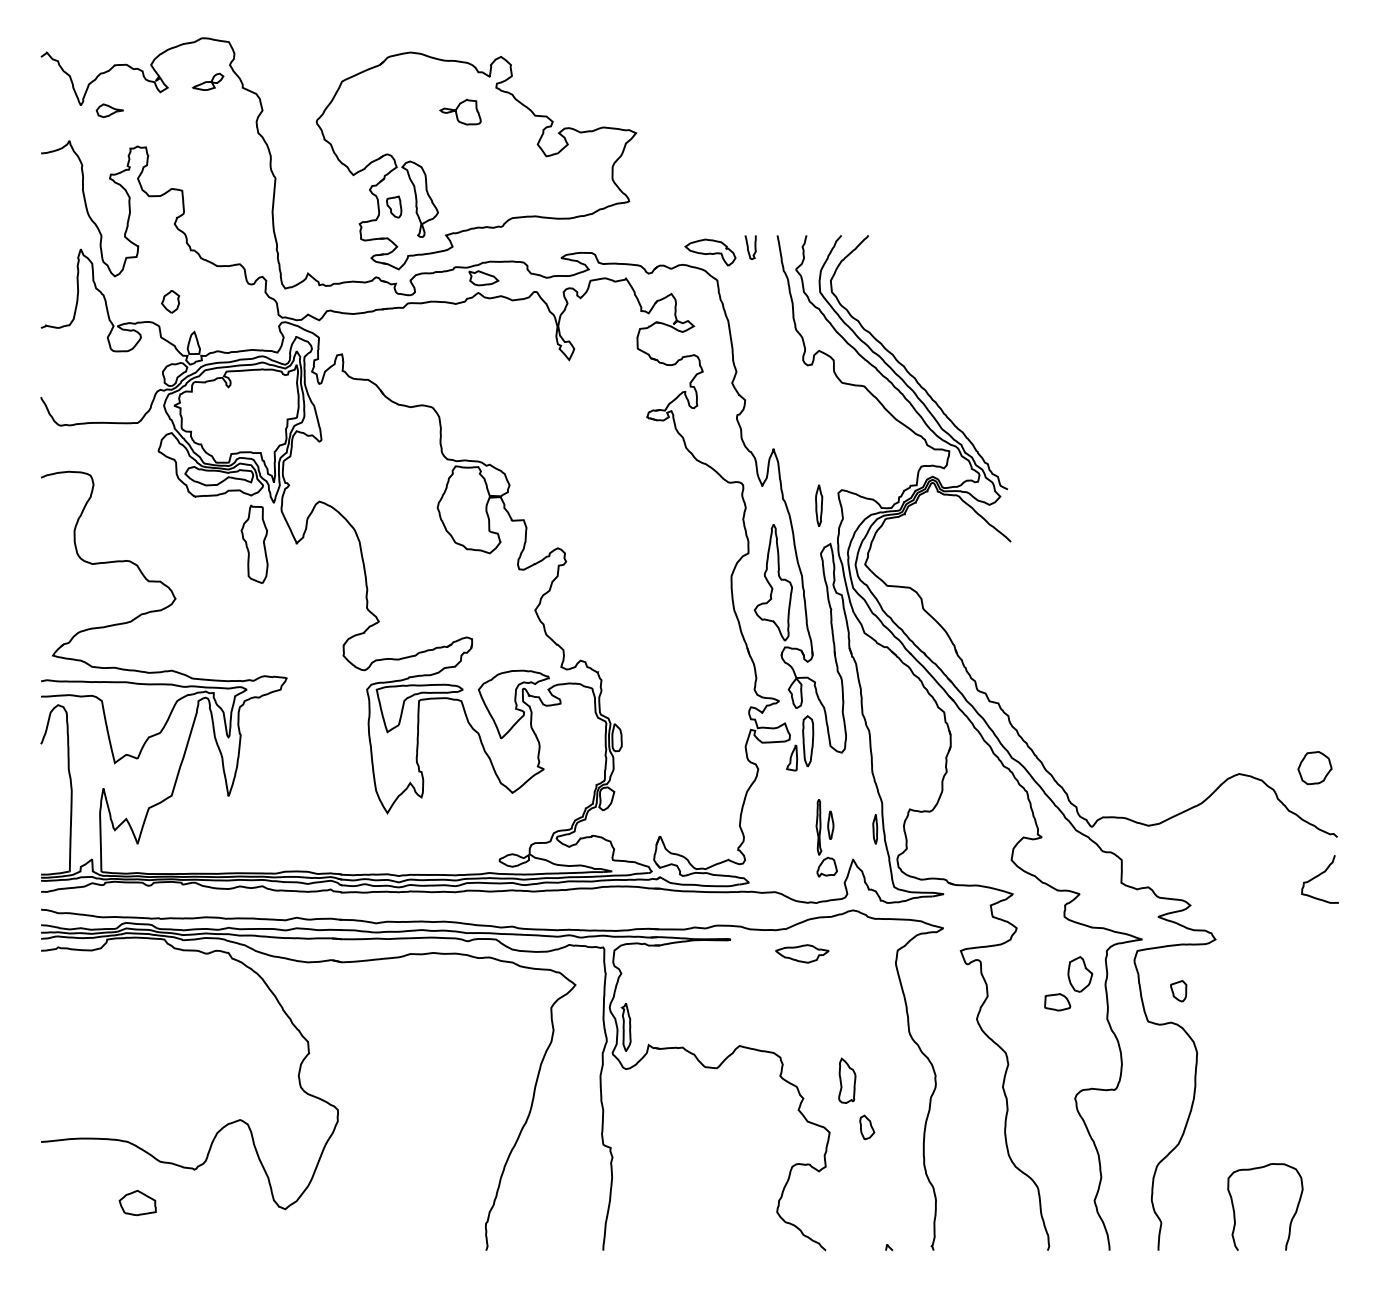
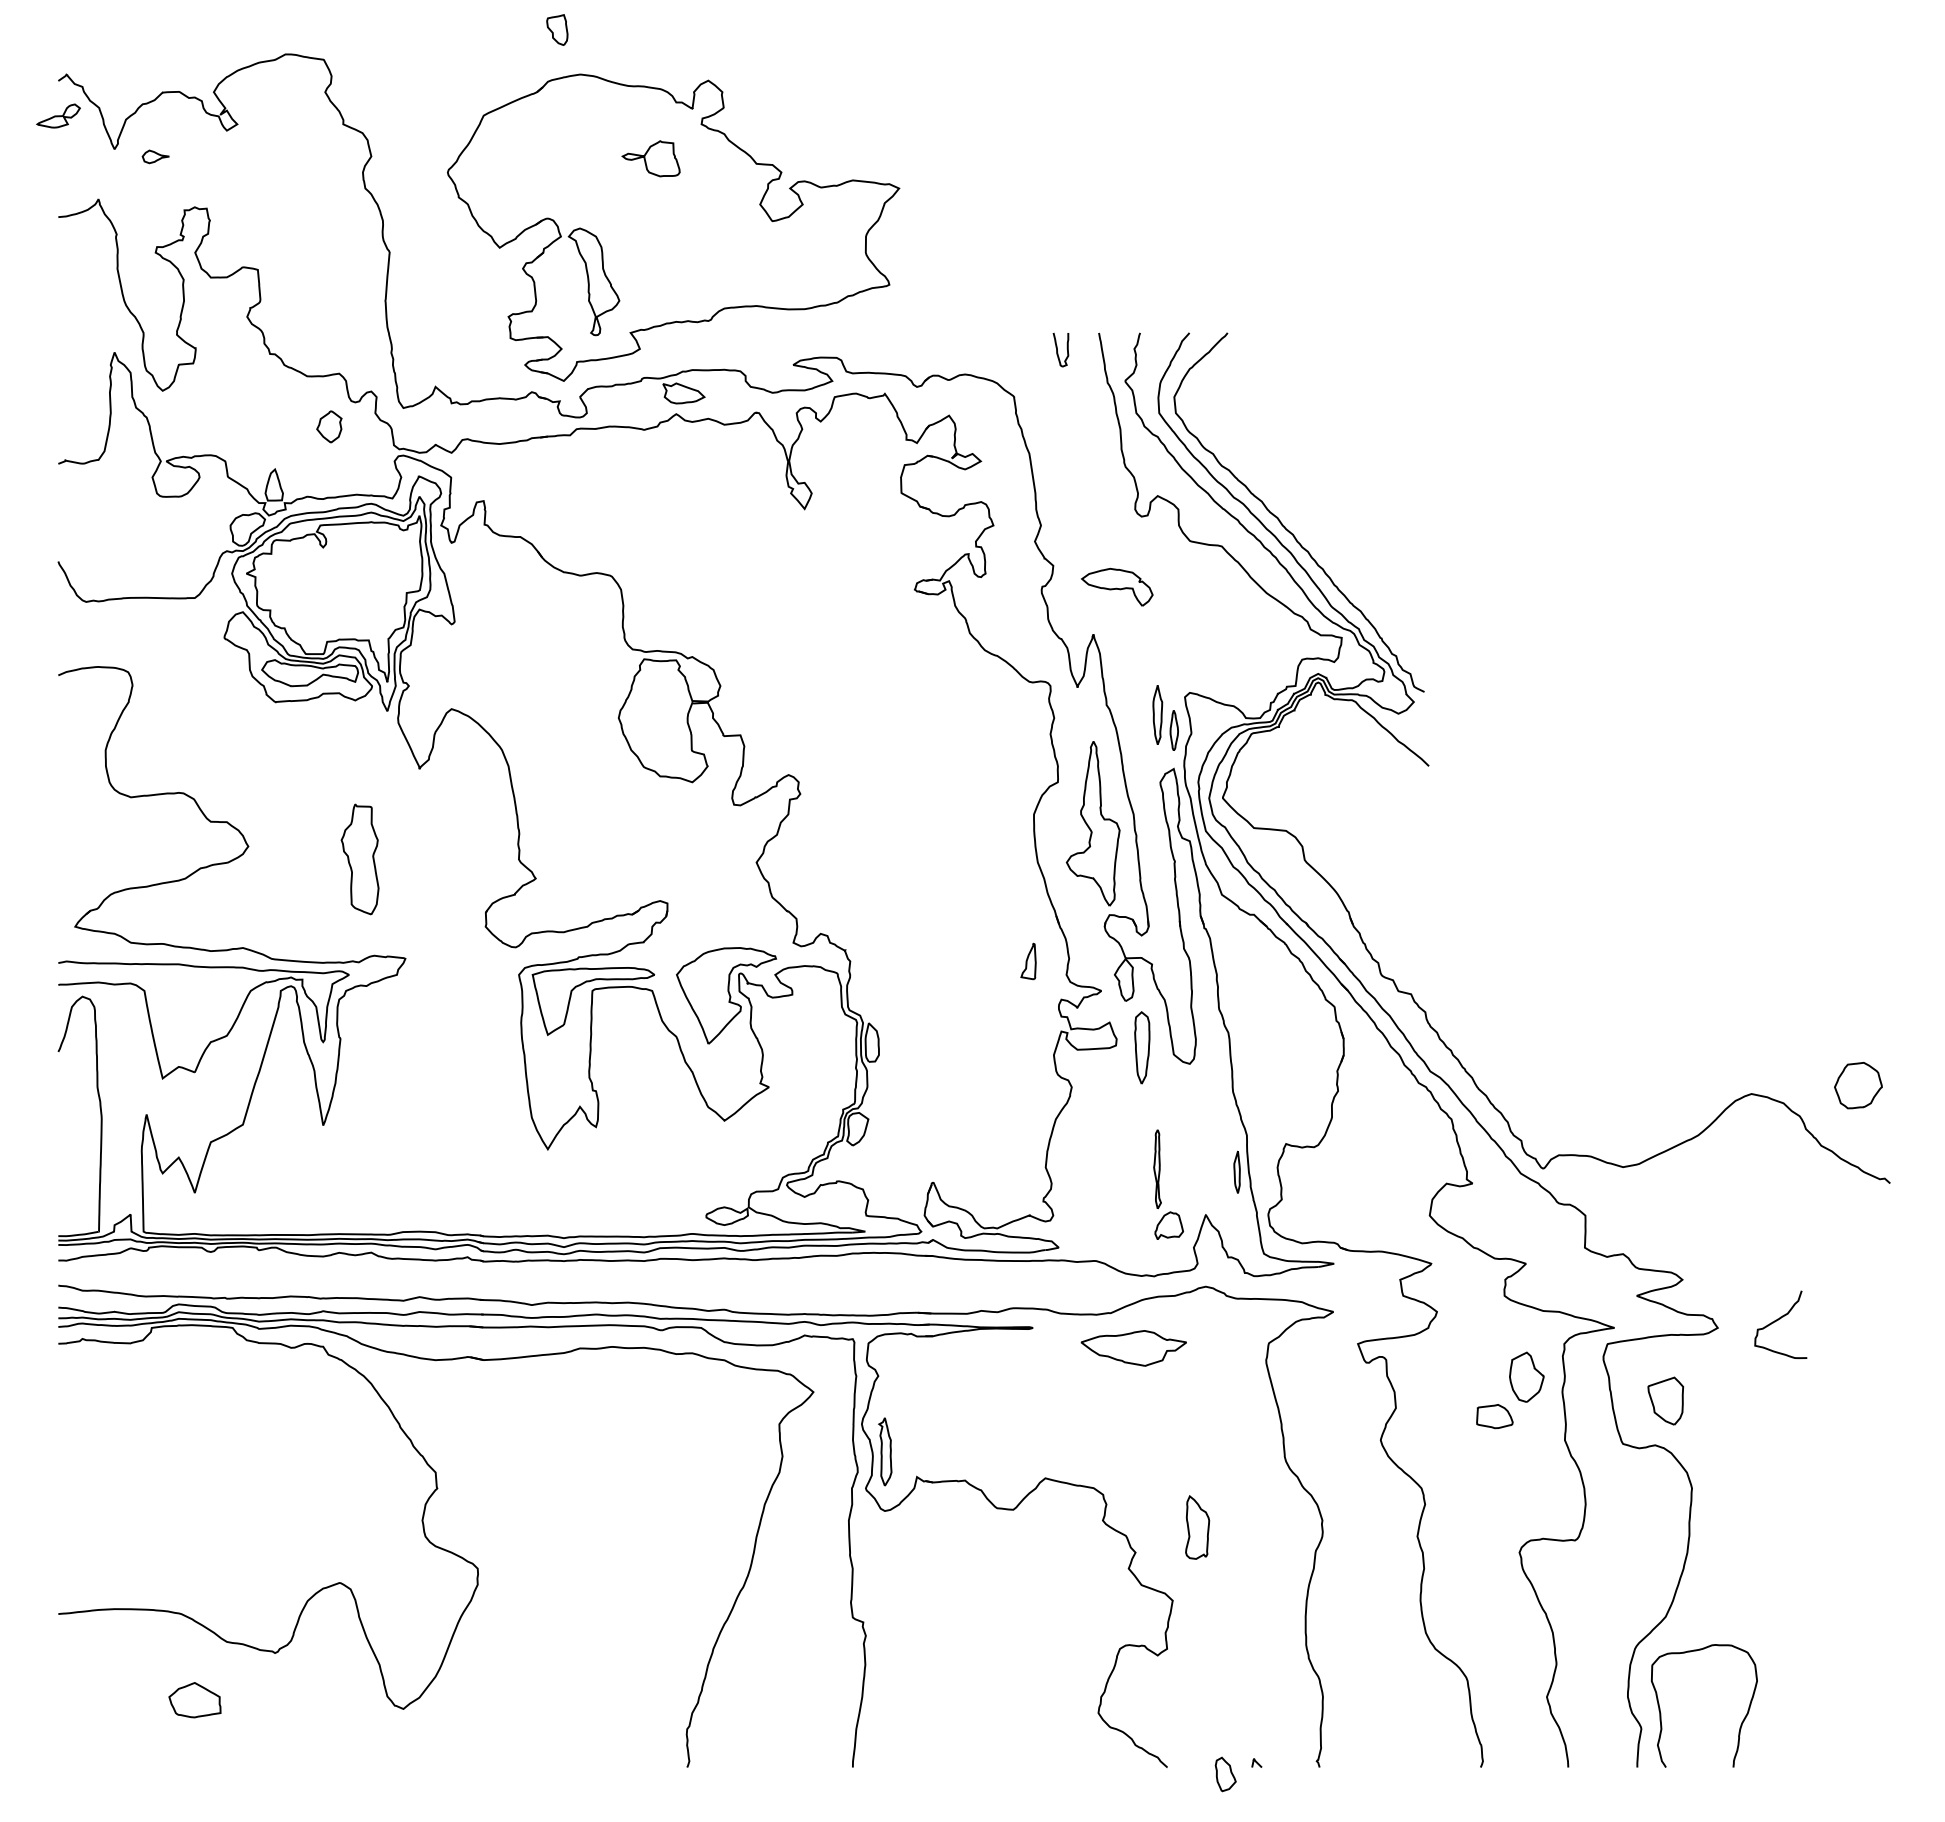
part: (208, 81) -> (58, 115), moved
part: (109, 110) -> (155, 156), size x0.7
part: (394, 206) -> (557, 29), moved
part: (710, 252) -> (1117, 586), moved
part: (170, 301) -> (329, 426), moved
part: (254, 544) -> (359, 859), moved
part: (792, 758) -> (1028, 961), moved
part: (830, 825) -> (1173, 730), moved
curve: (1318, 876) -> (1778, 1320), moved
part: (802, 953) -> (1134, 1347), size x1.4
part: (1178, 990) -> (1665, 1400), size x1.6
part: (867, 1127) -> (1225, 1774), moved
curve: (1290, 1220) -> (1740, 1724), moved

